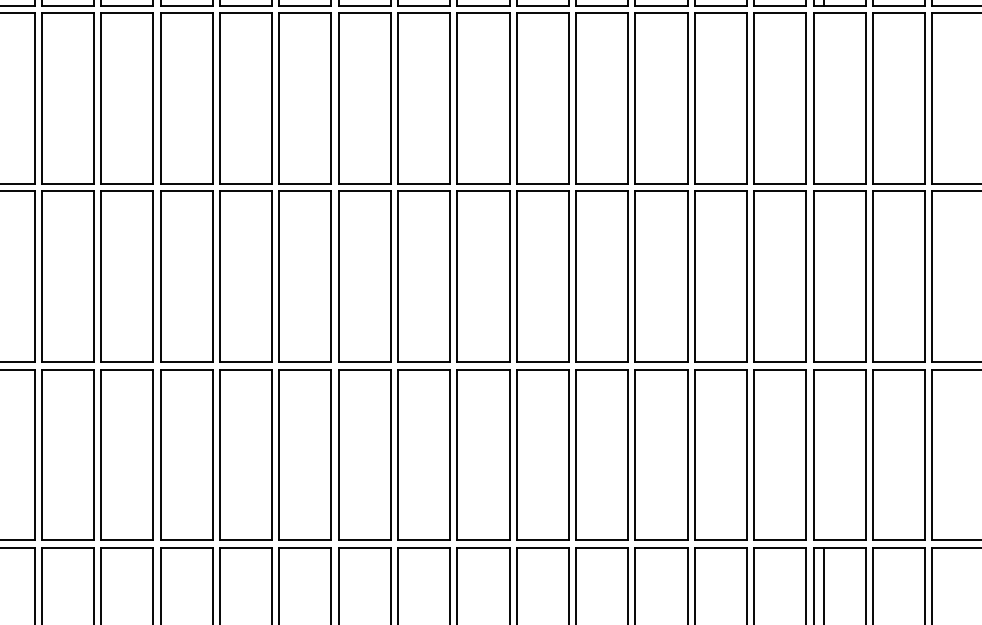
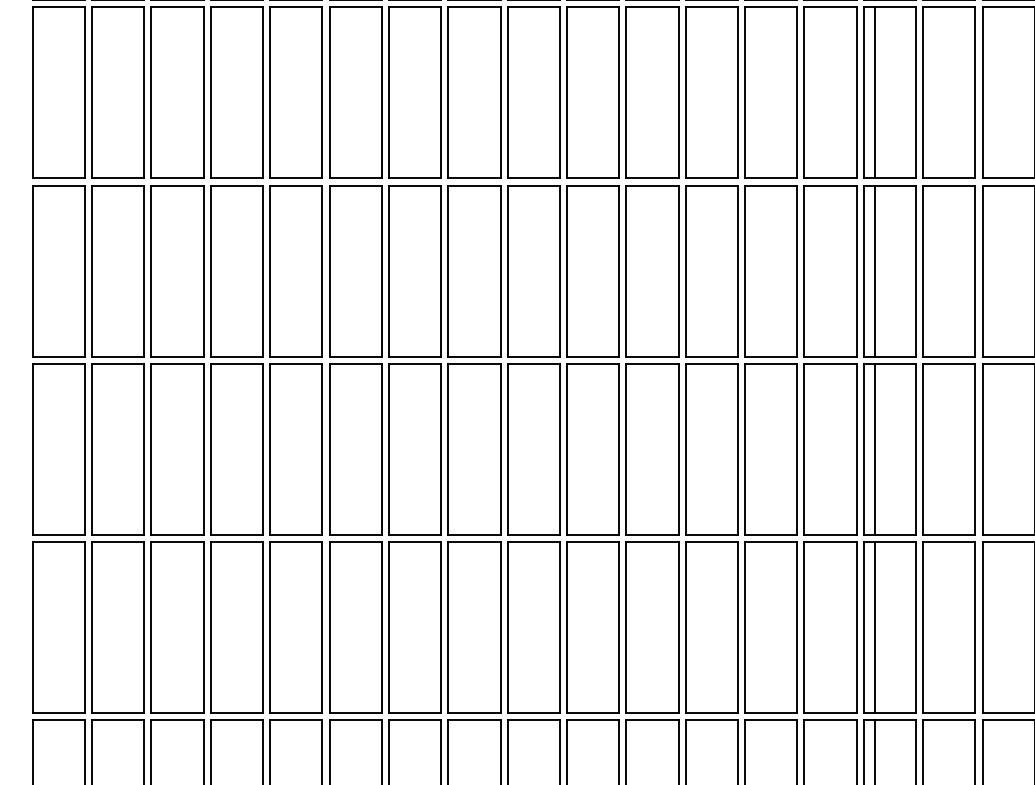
line: (824, 98) -> (874, 270), added
line: (824, 276) -> (874, 448), added
line: (824, 454) -> (874, 626), added

